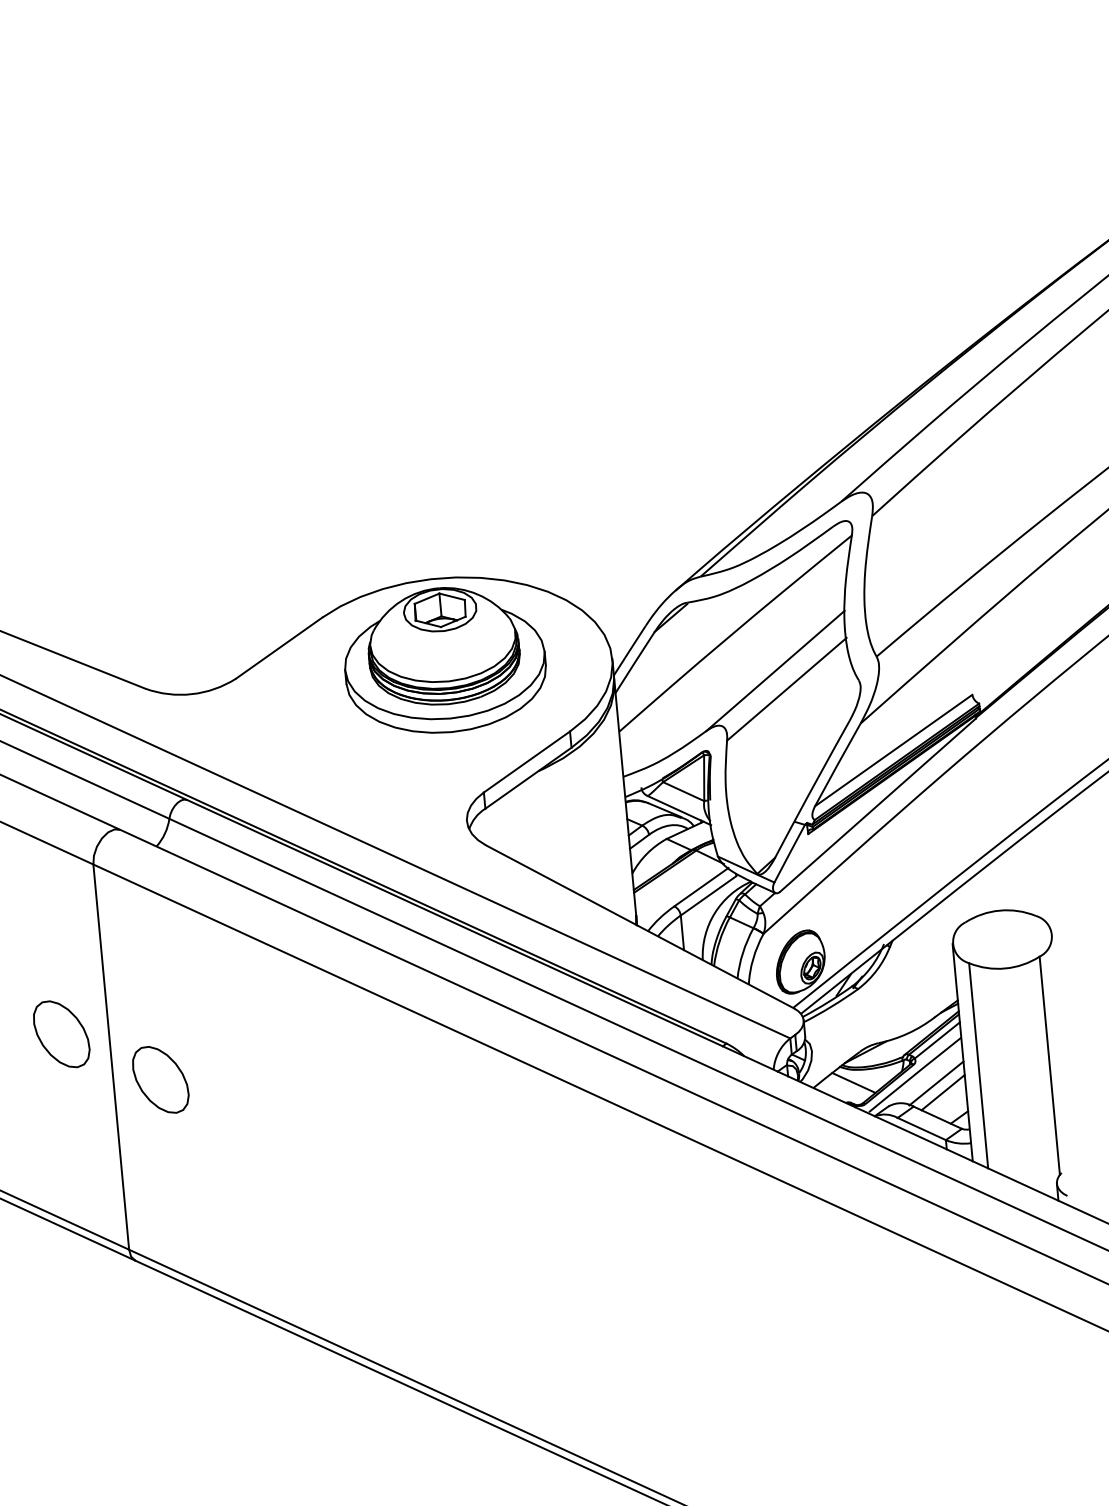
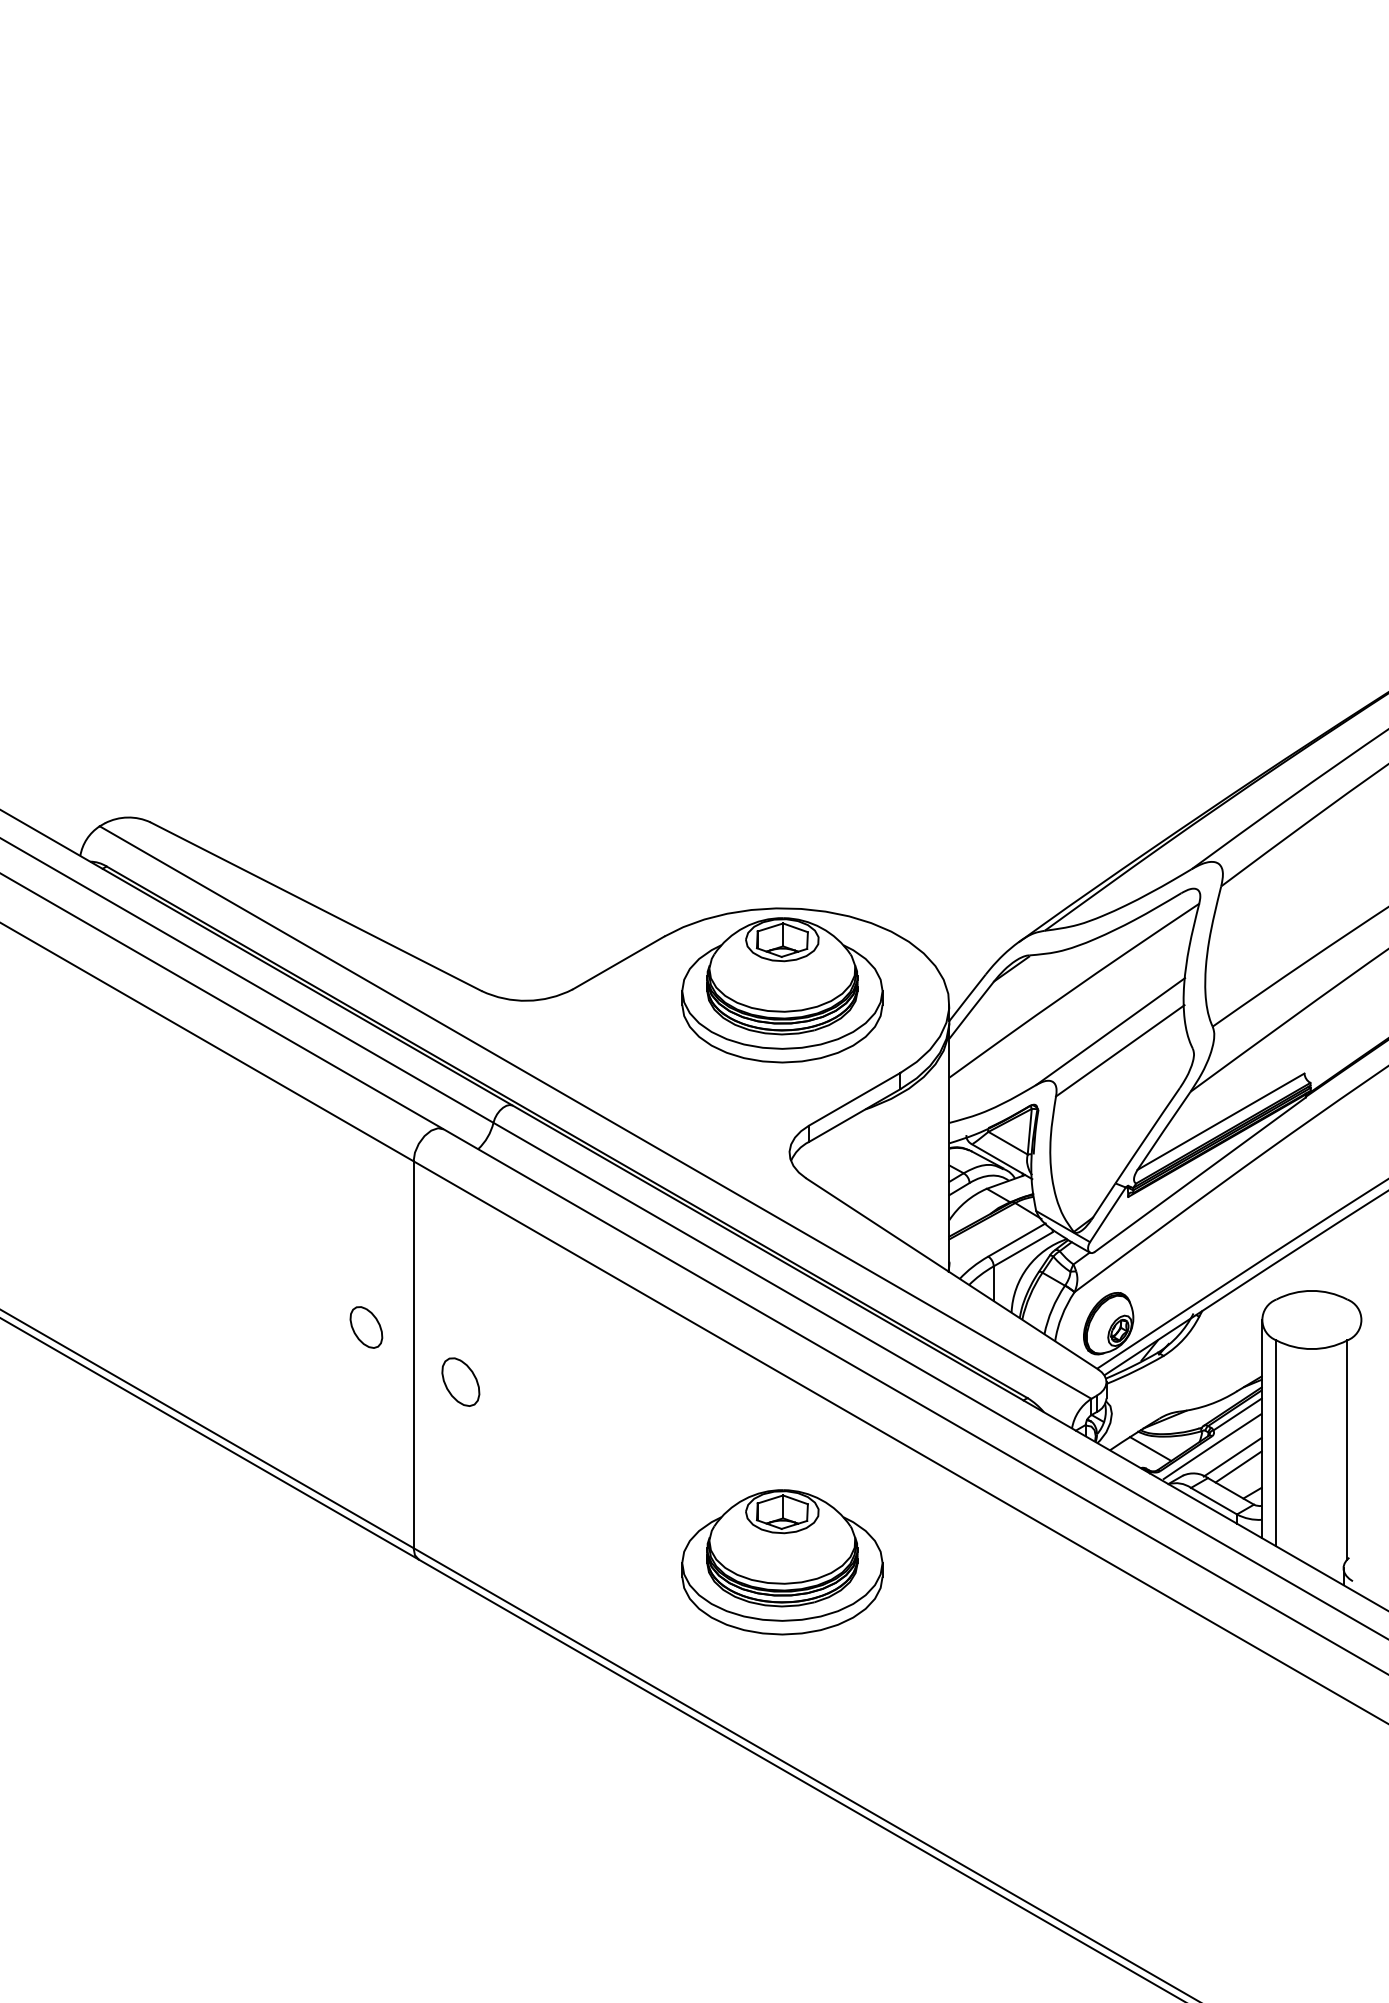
part: (61, 1034) -> (366, 1327), size x0.6
part: (160, 1080) -> (460, 1382), size x0.7
part: (497, 1229) -> (782, 1562), added

